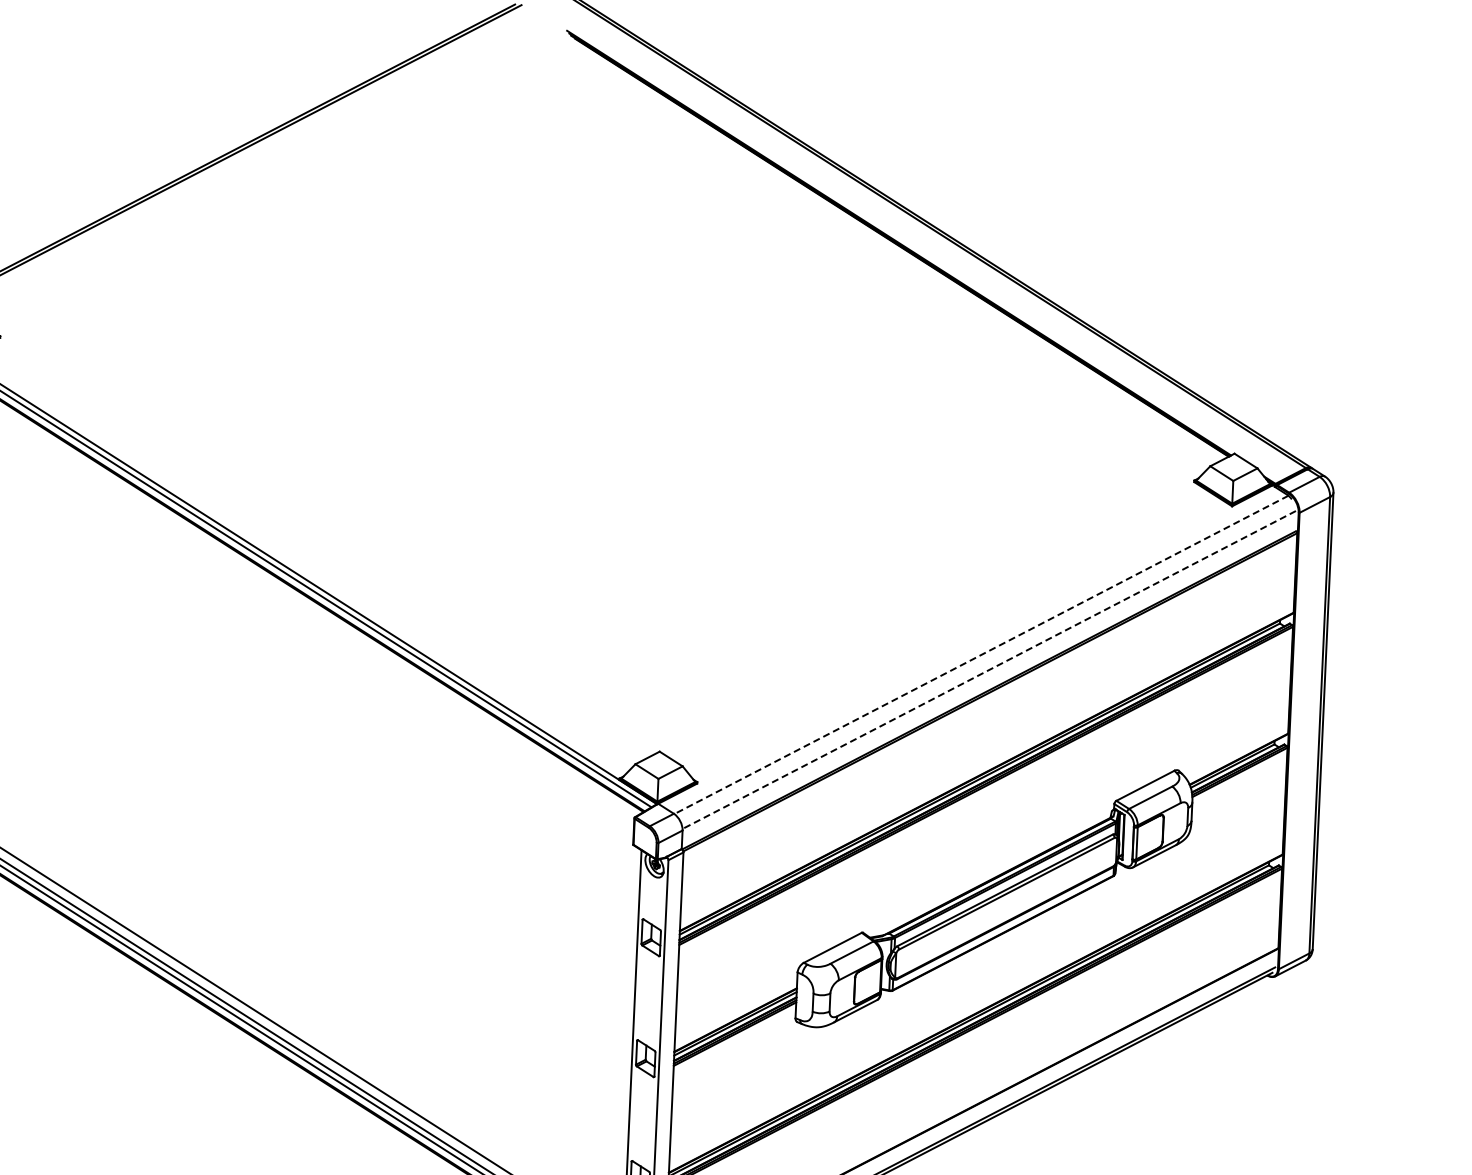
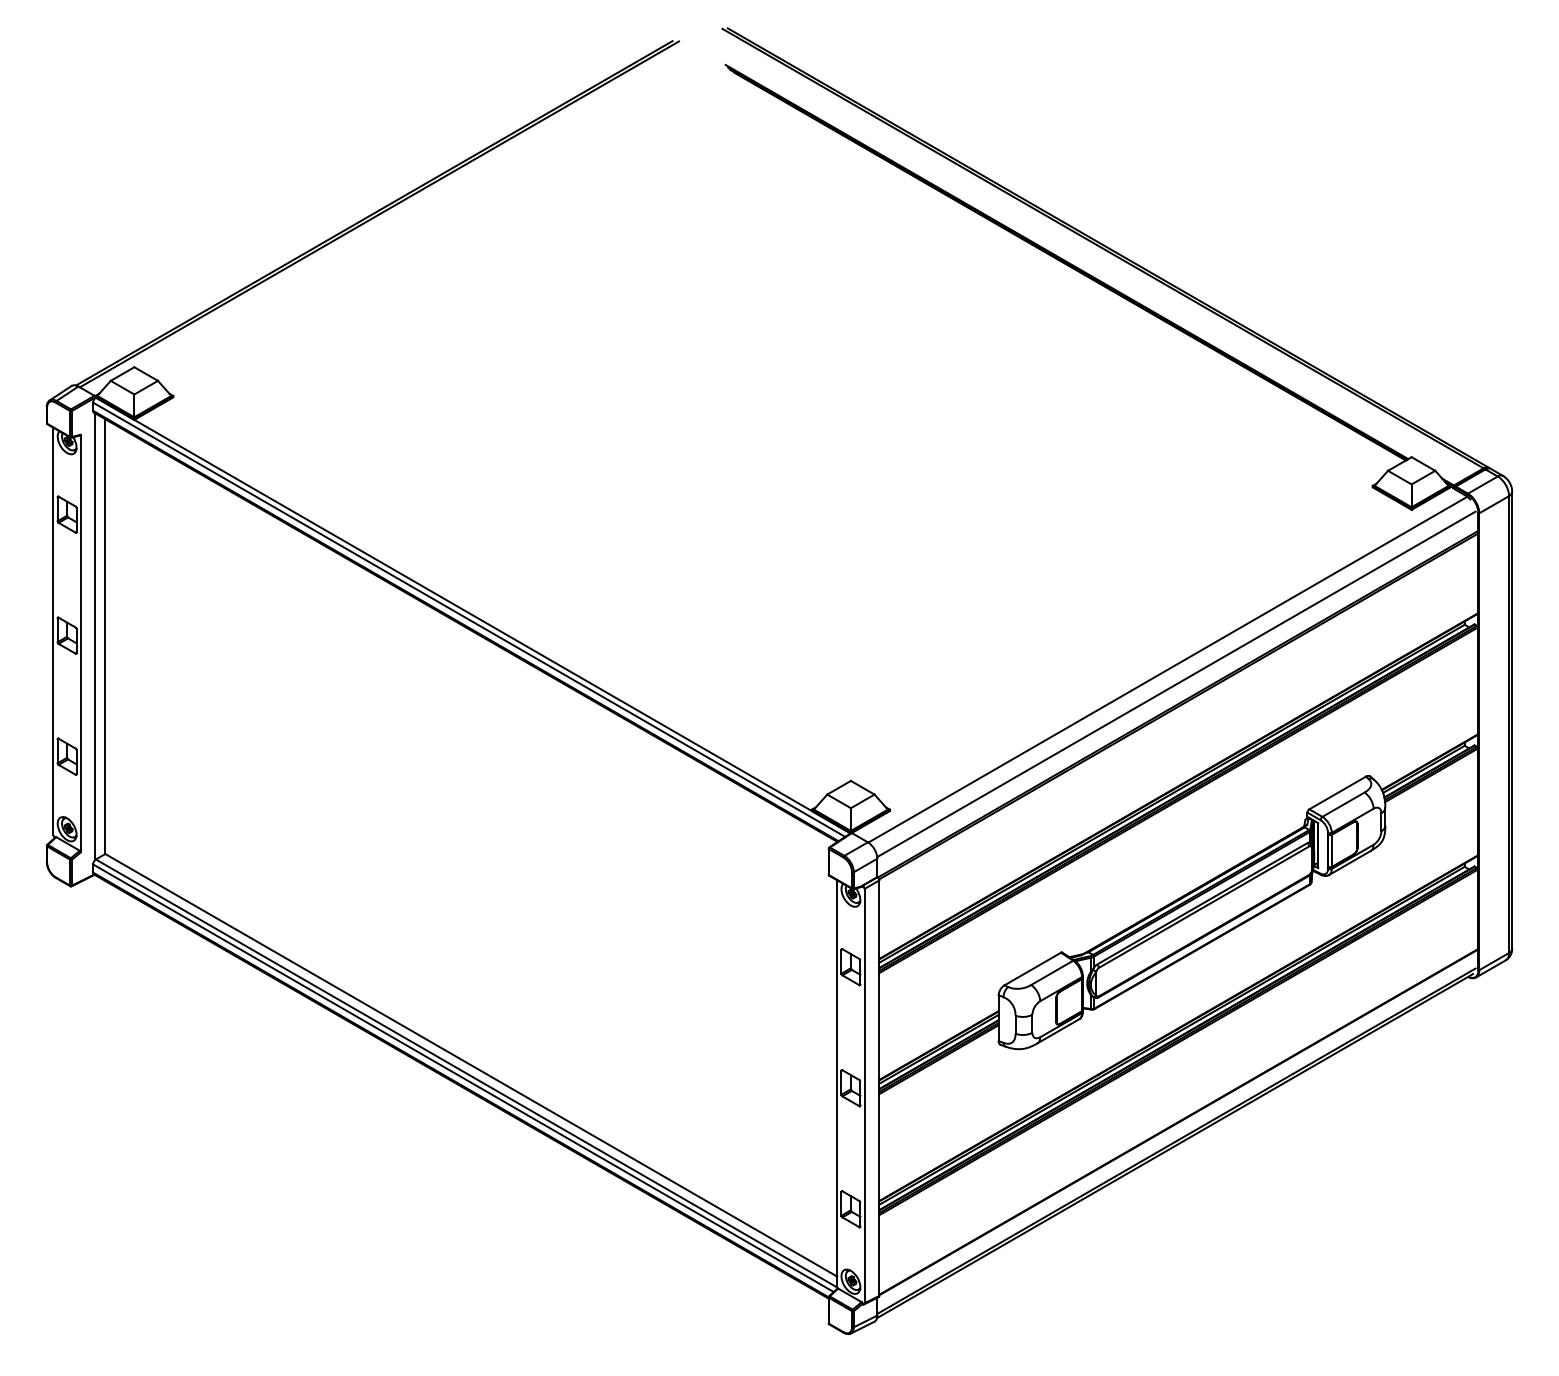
line: (981, 654) -> (1167, 669), dashed -> solid
line: (988, 670) -> (1175, 684), dashed -> solid

